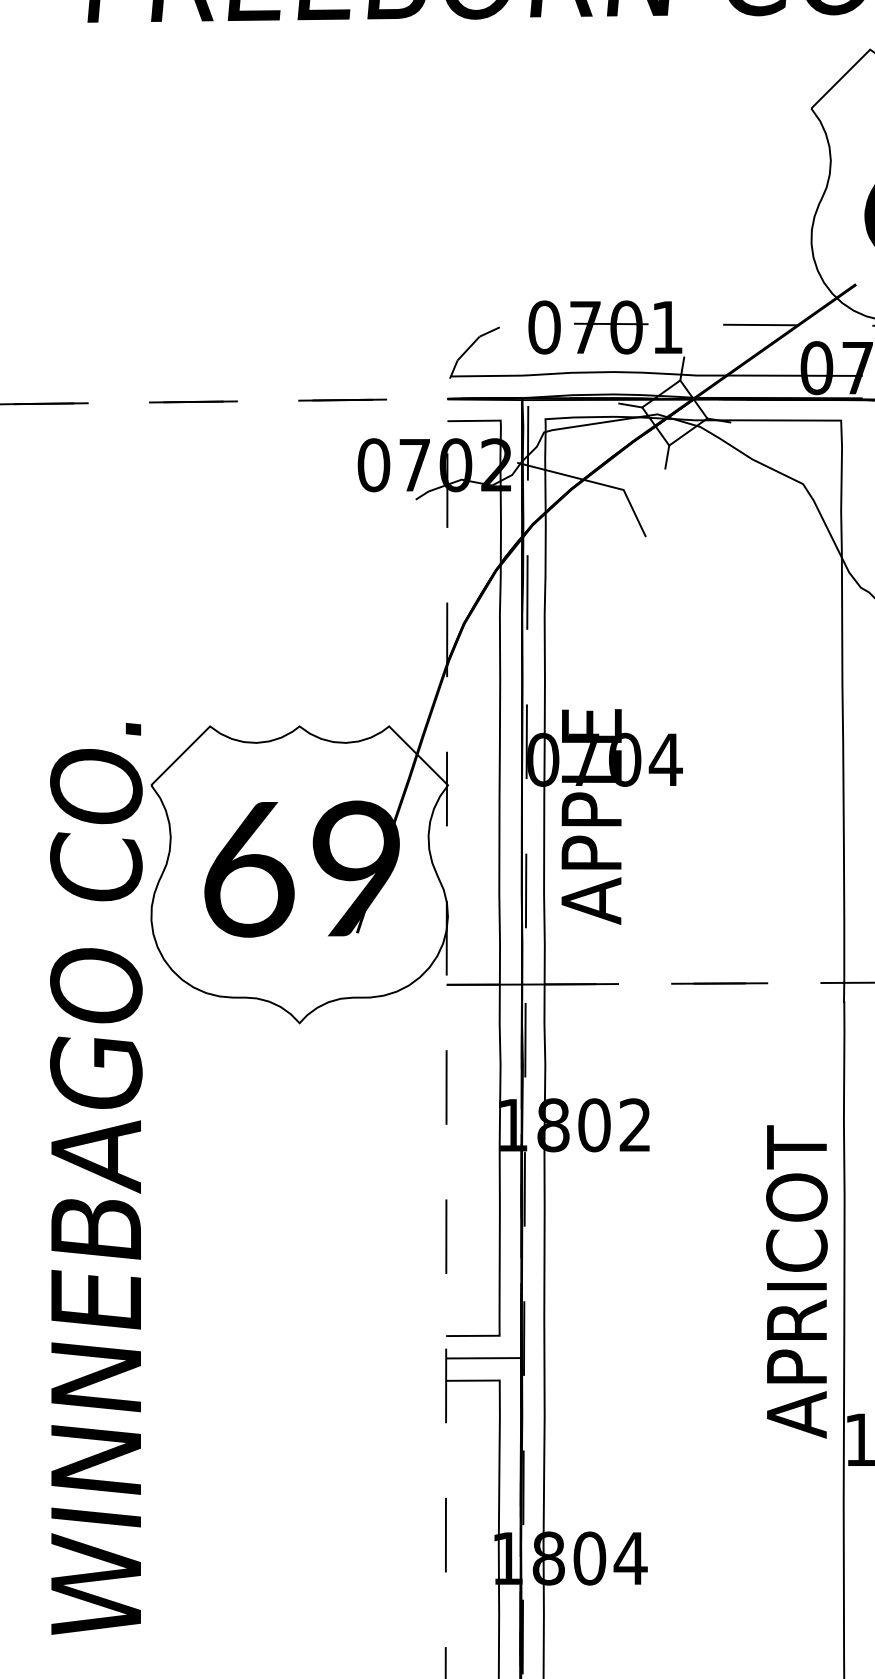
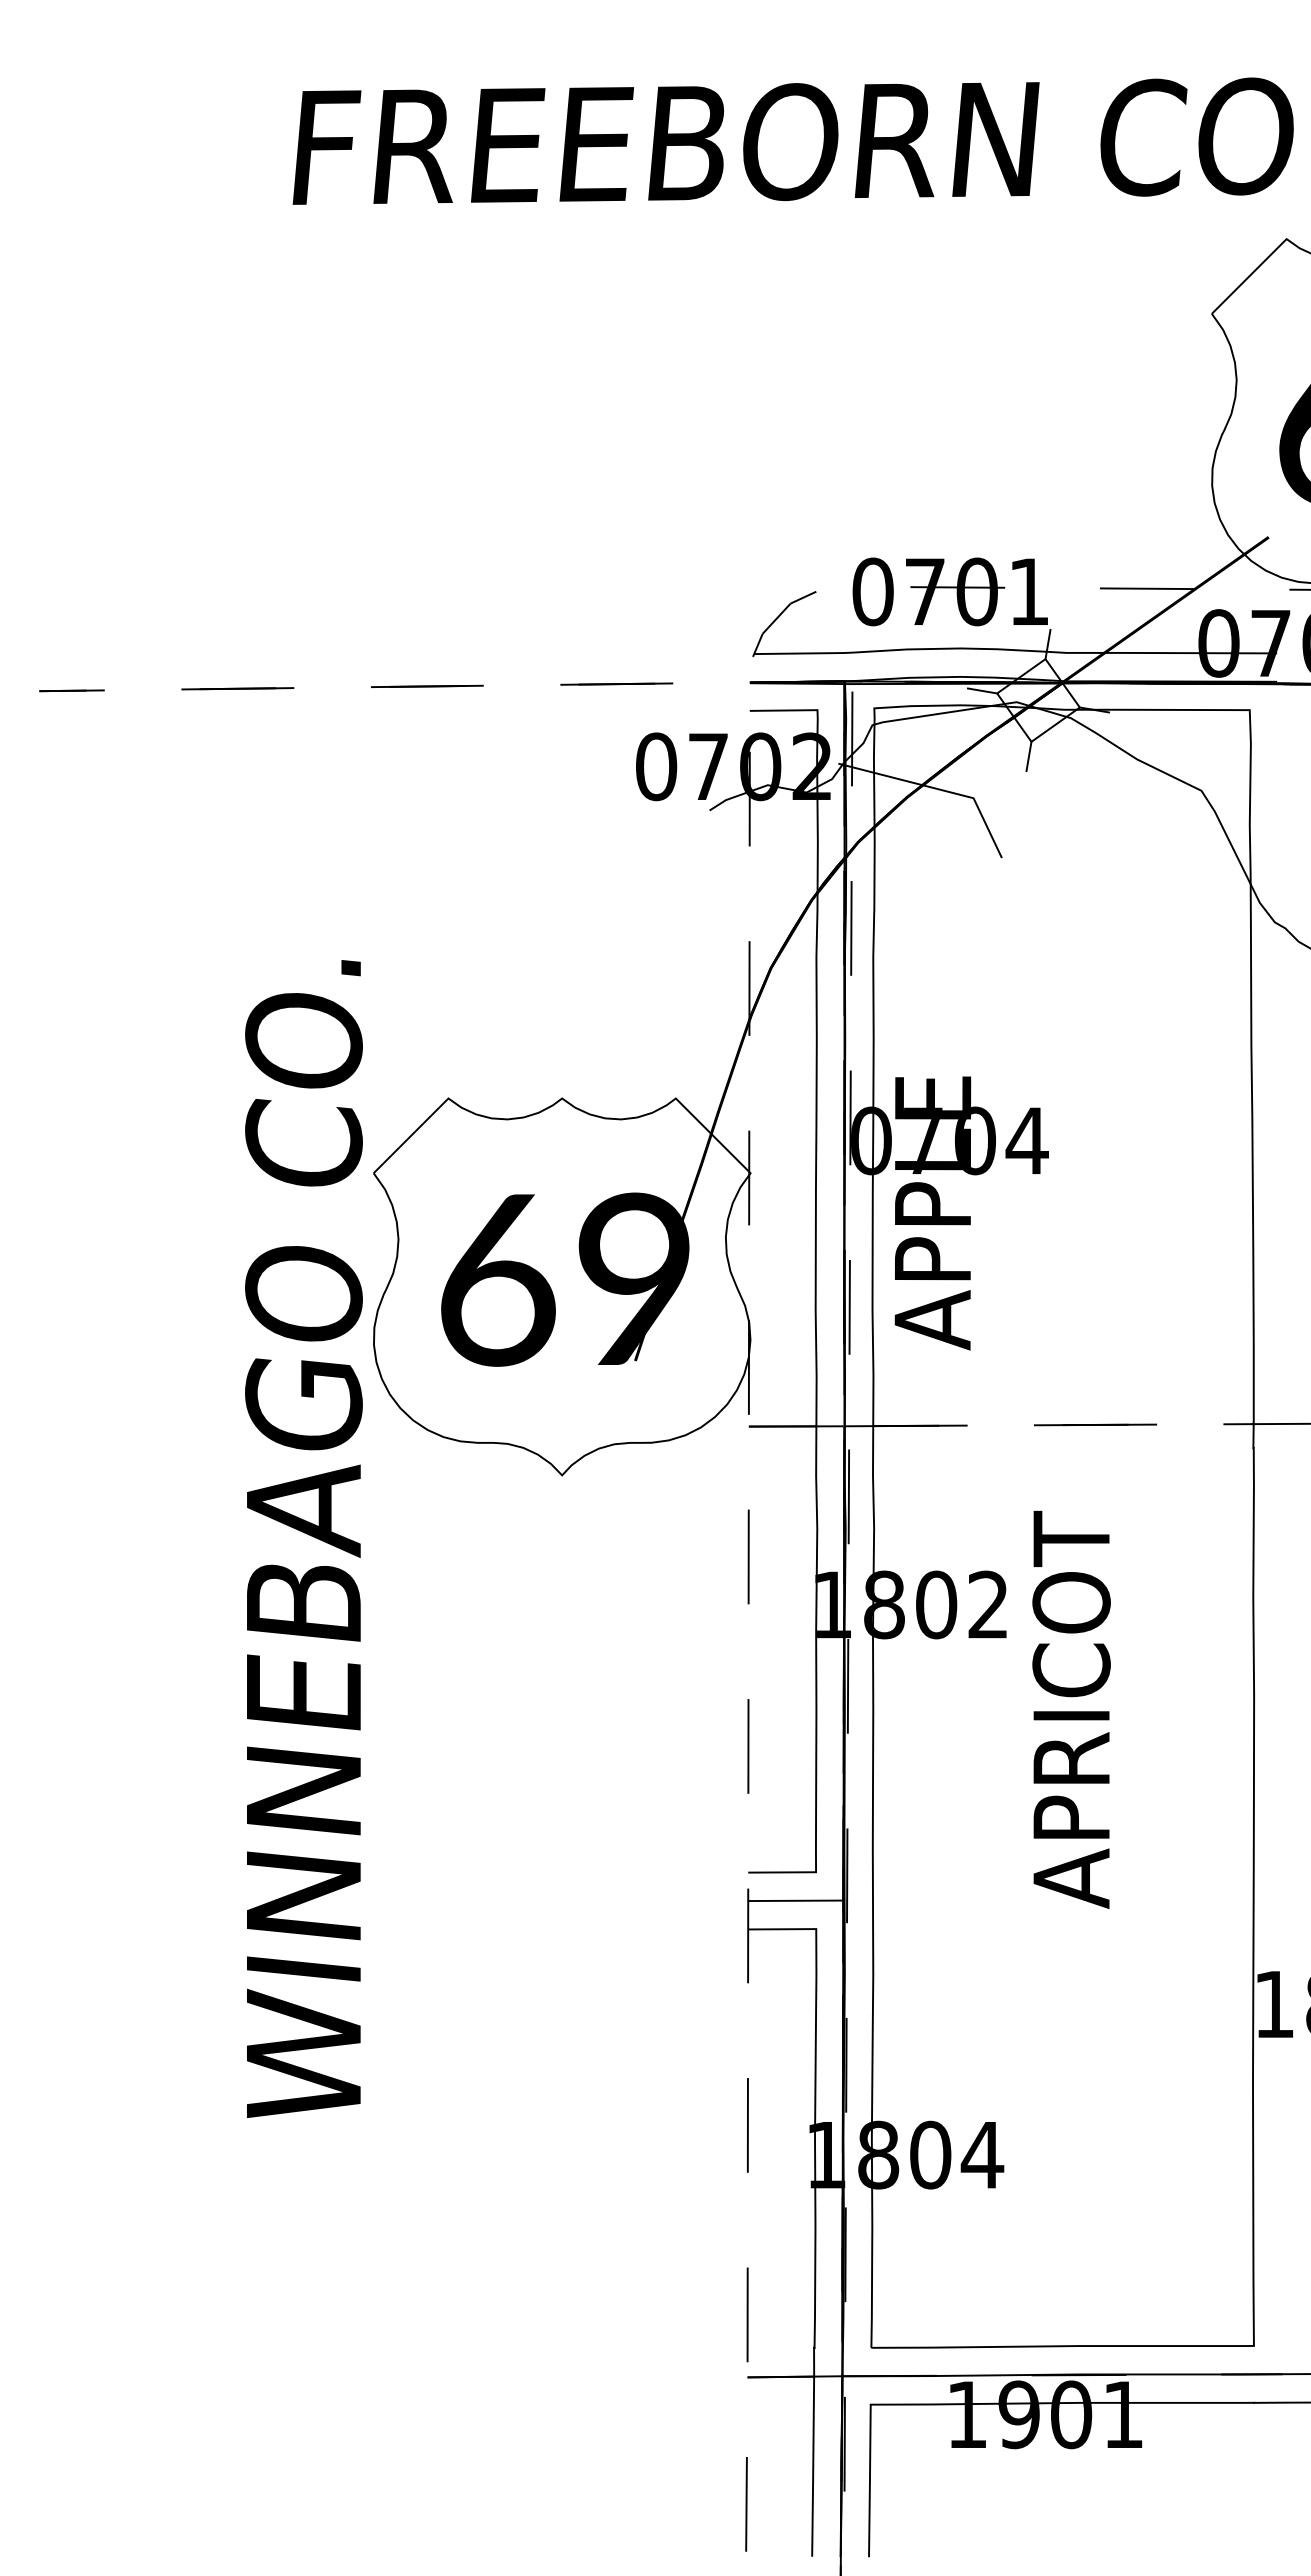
text: (95, 1178) -> (303, 1538), moved
text: (796, 1281) -> (1071, 1709), moved

